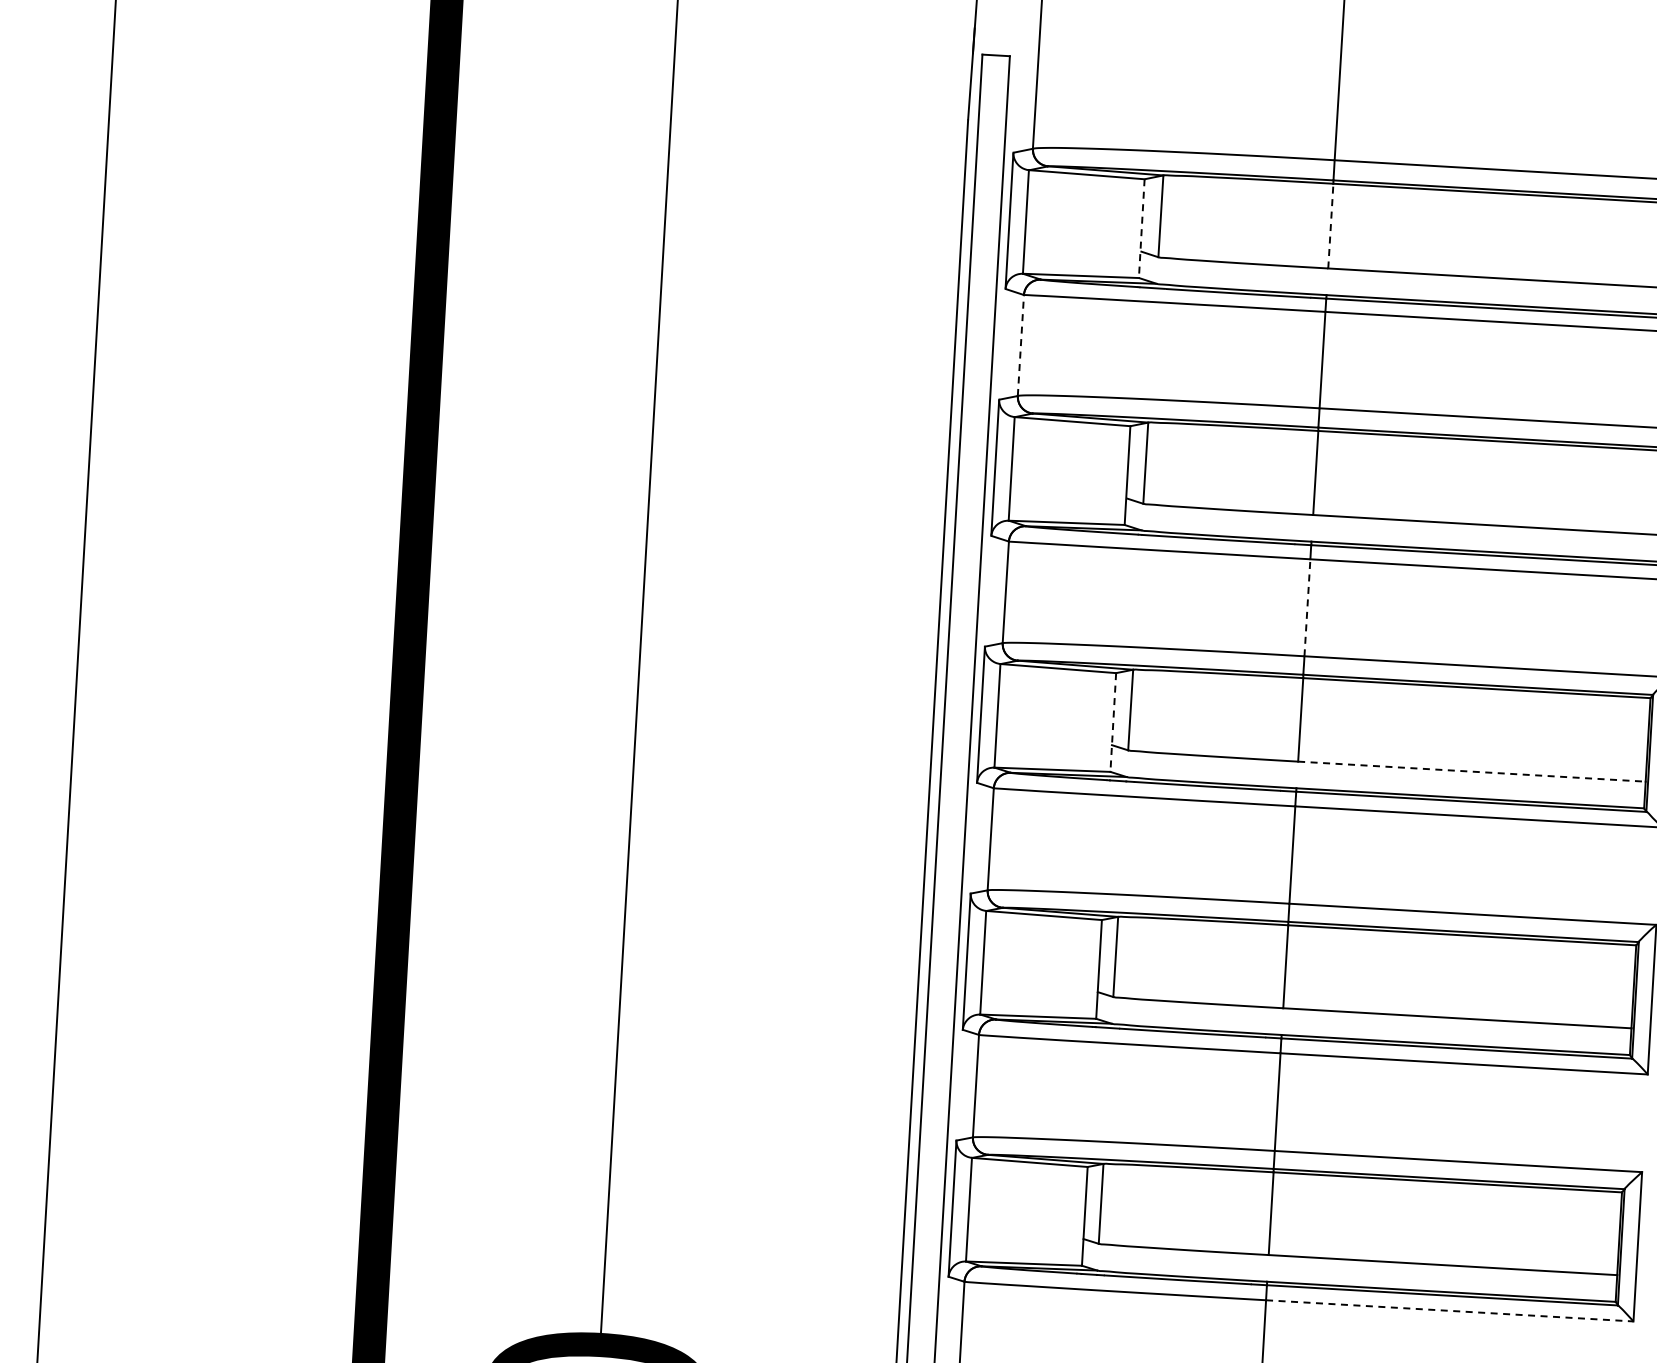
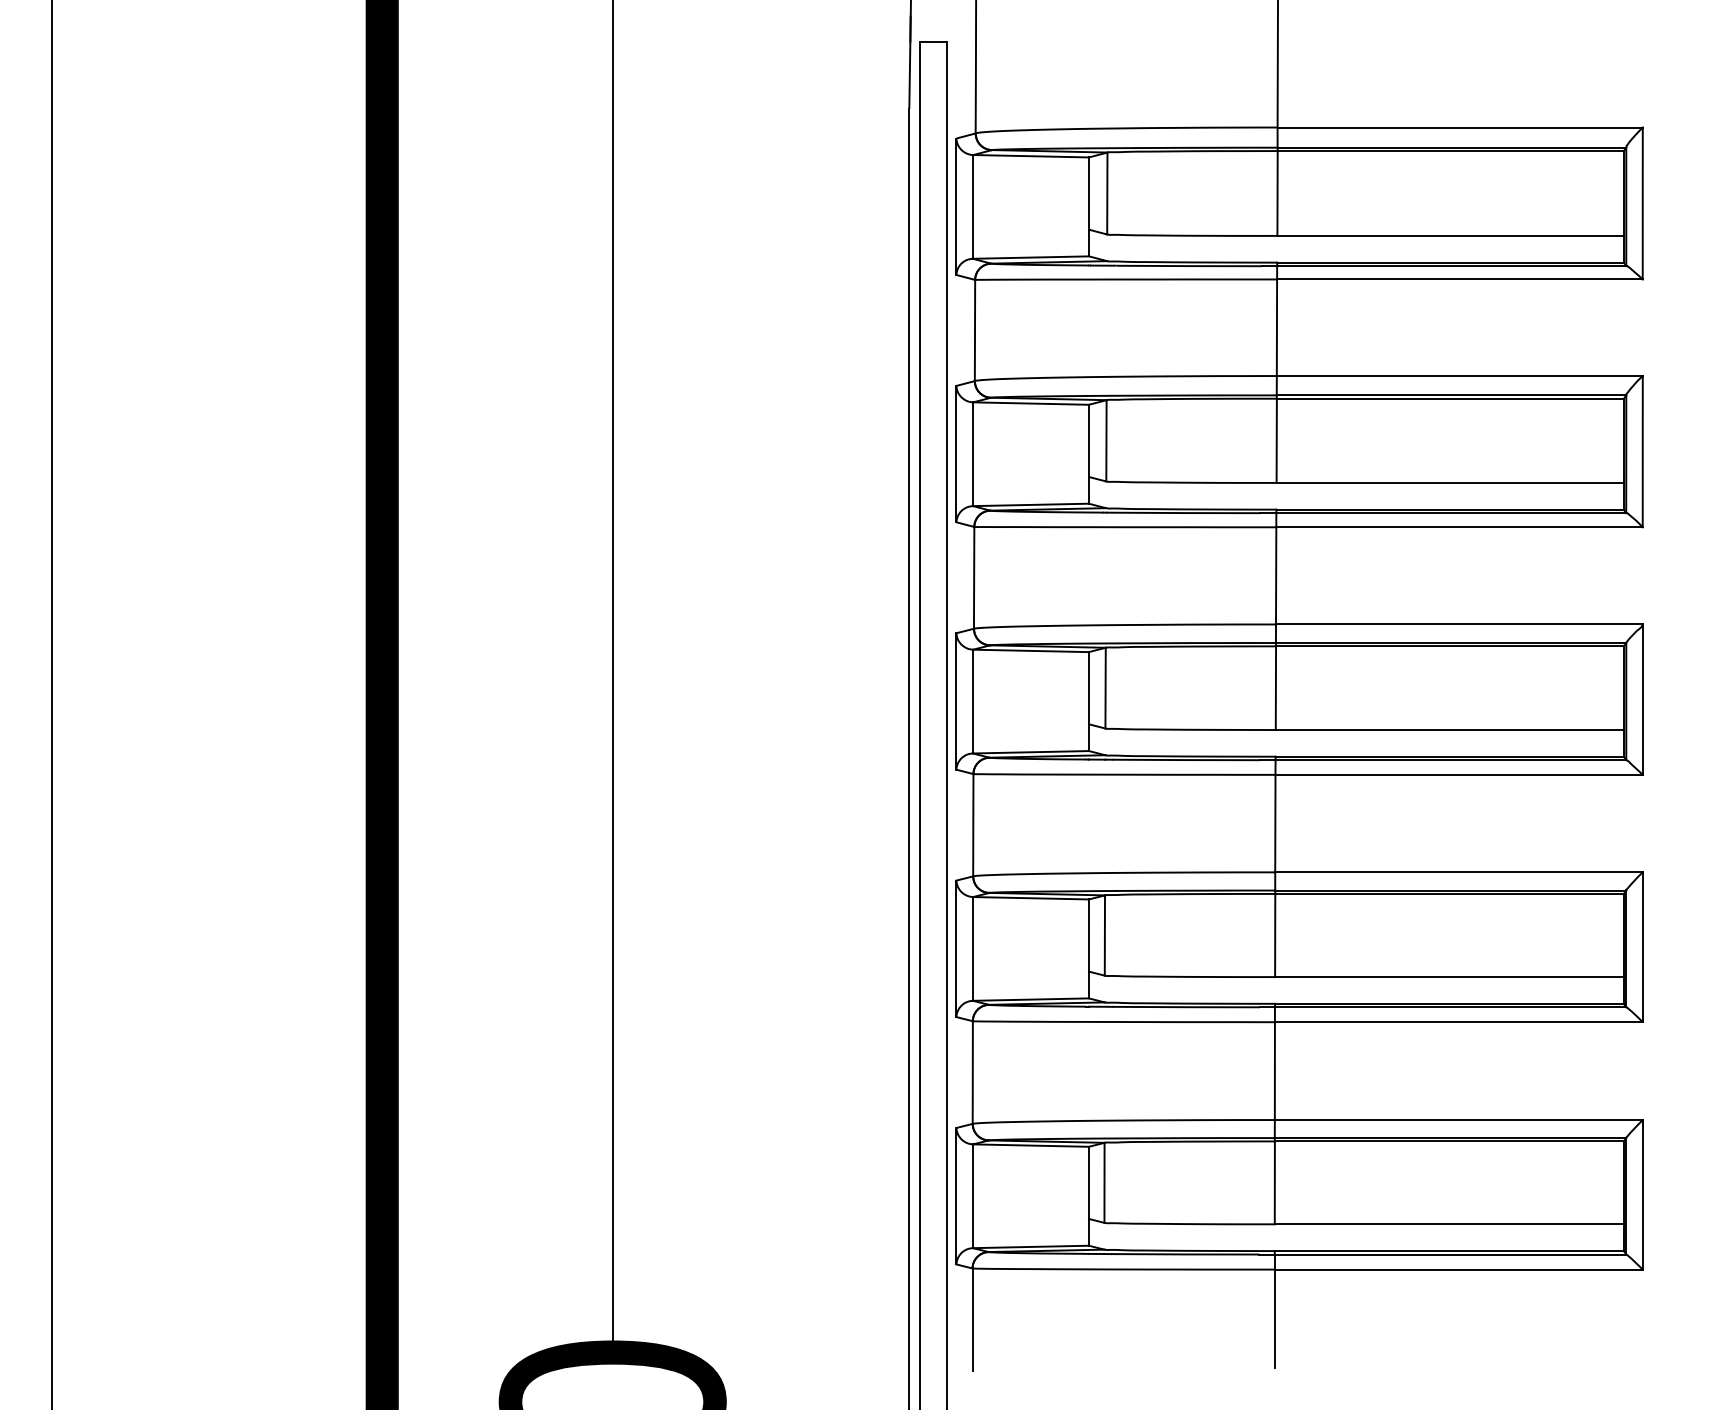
line: (1330, 226) -> (1277, 193), dashed -> solid
line: (1141, 229) -> (1088, 207), dashed -> solid
line: (1021, 345) -> (975, 330), dashed -> solid
line: (1307, 607) -> (1276, 575), dashed -> solid
line: (1112, 723) -> (1088, 702), dashed -> solid
line: (1472, 772) -> (1450, 730), dashed -> solid
line: (1450, 1310) -> (1459, 1269), dashed -> solid

